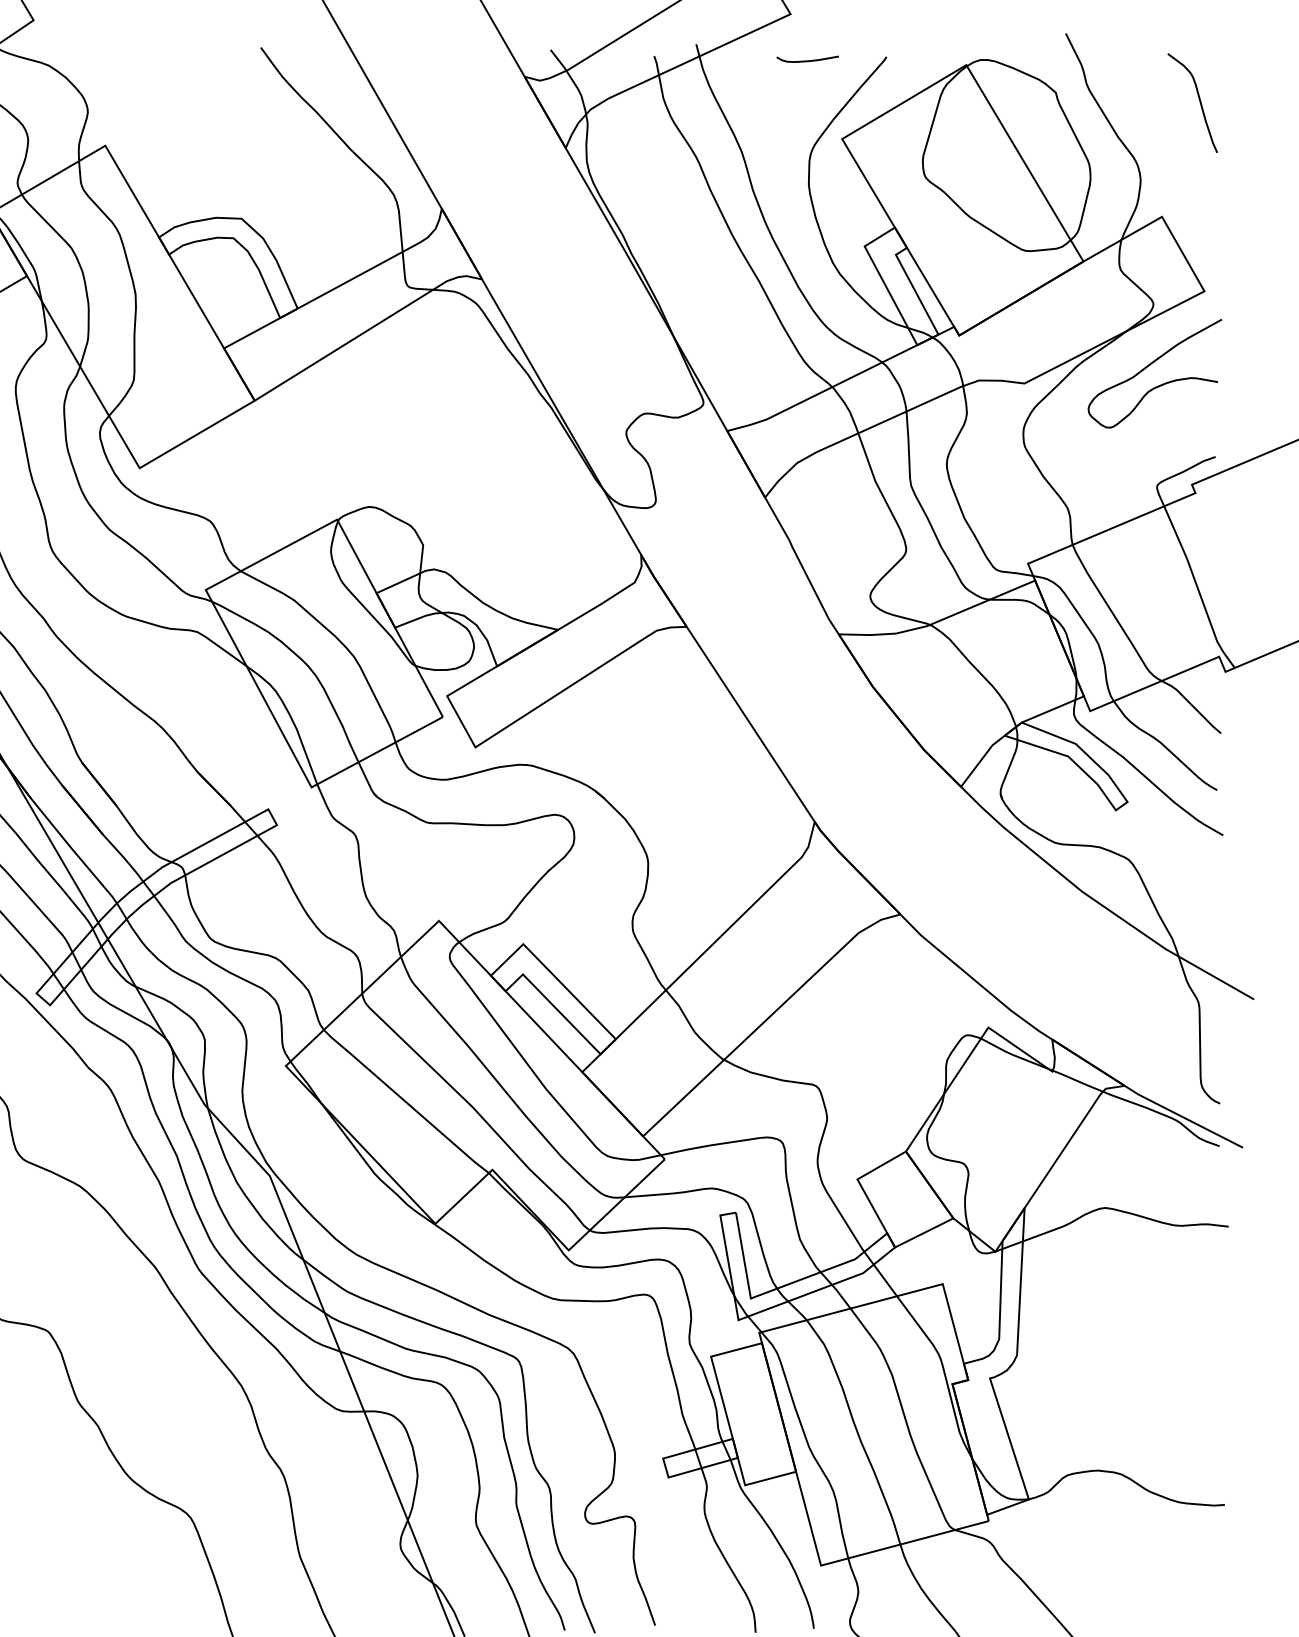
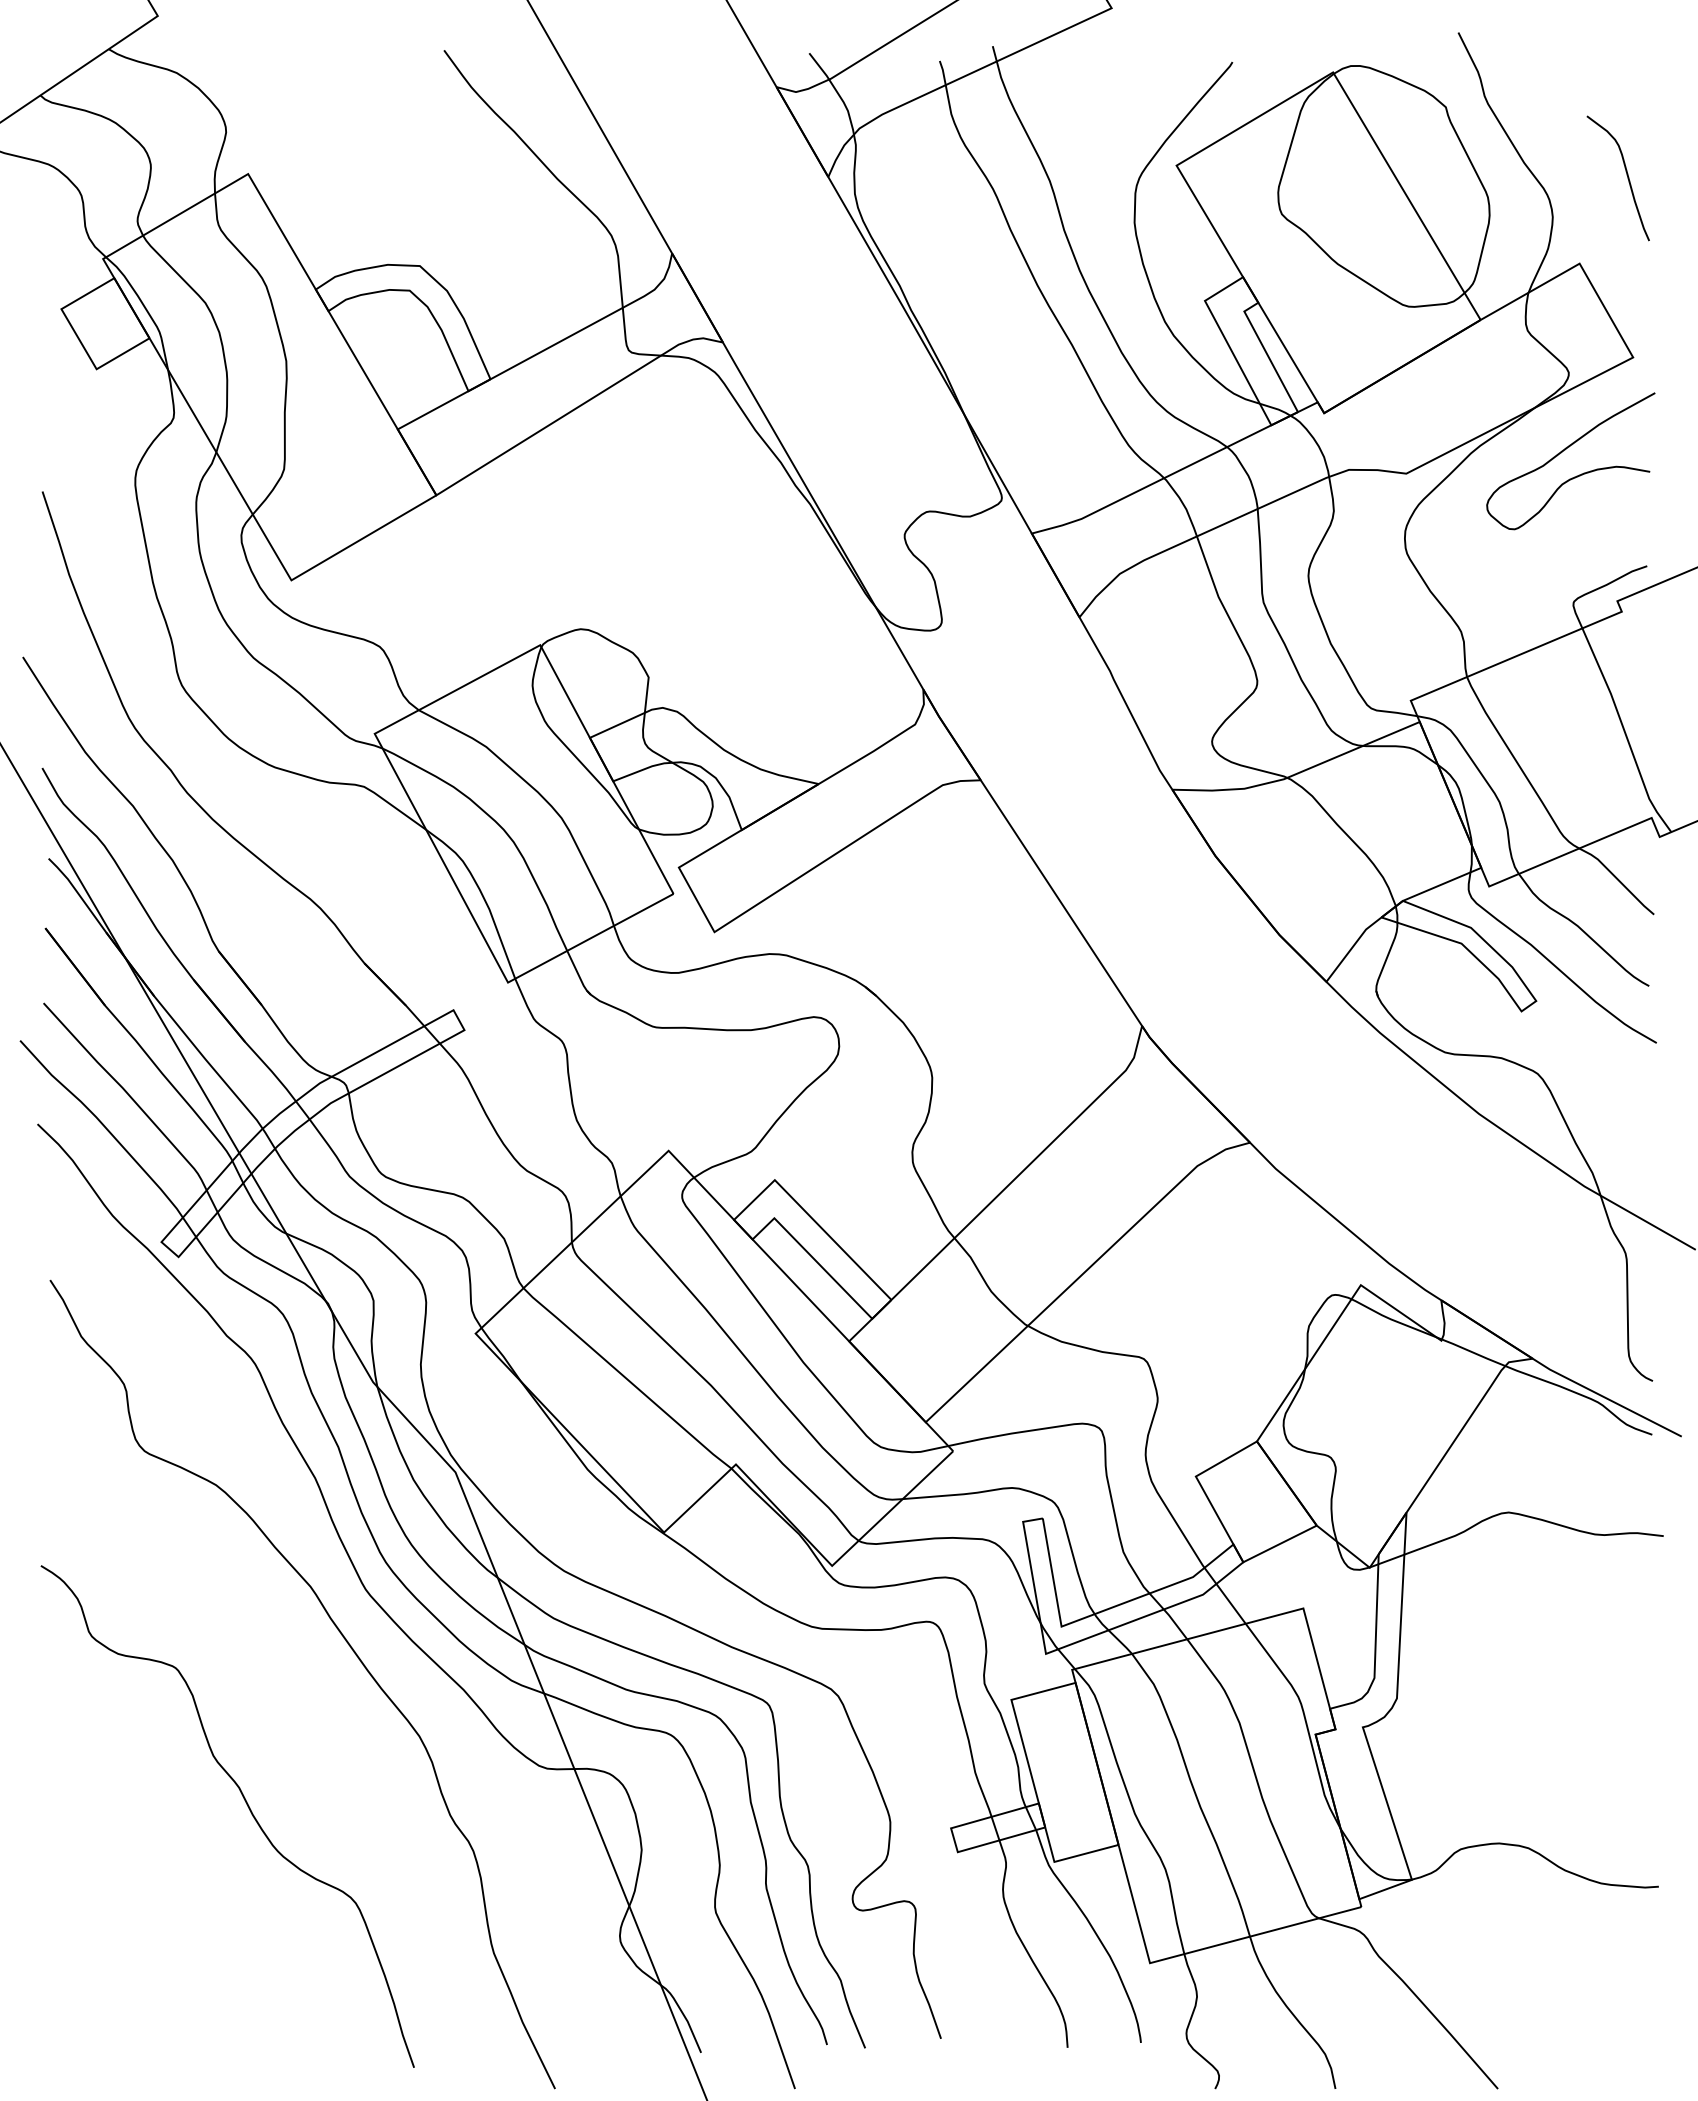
curve: (807, 60) -> (1132, 66), removed
curve: (1199, 100) -> (1626, 175), moved

